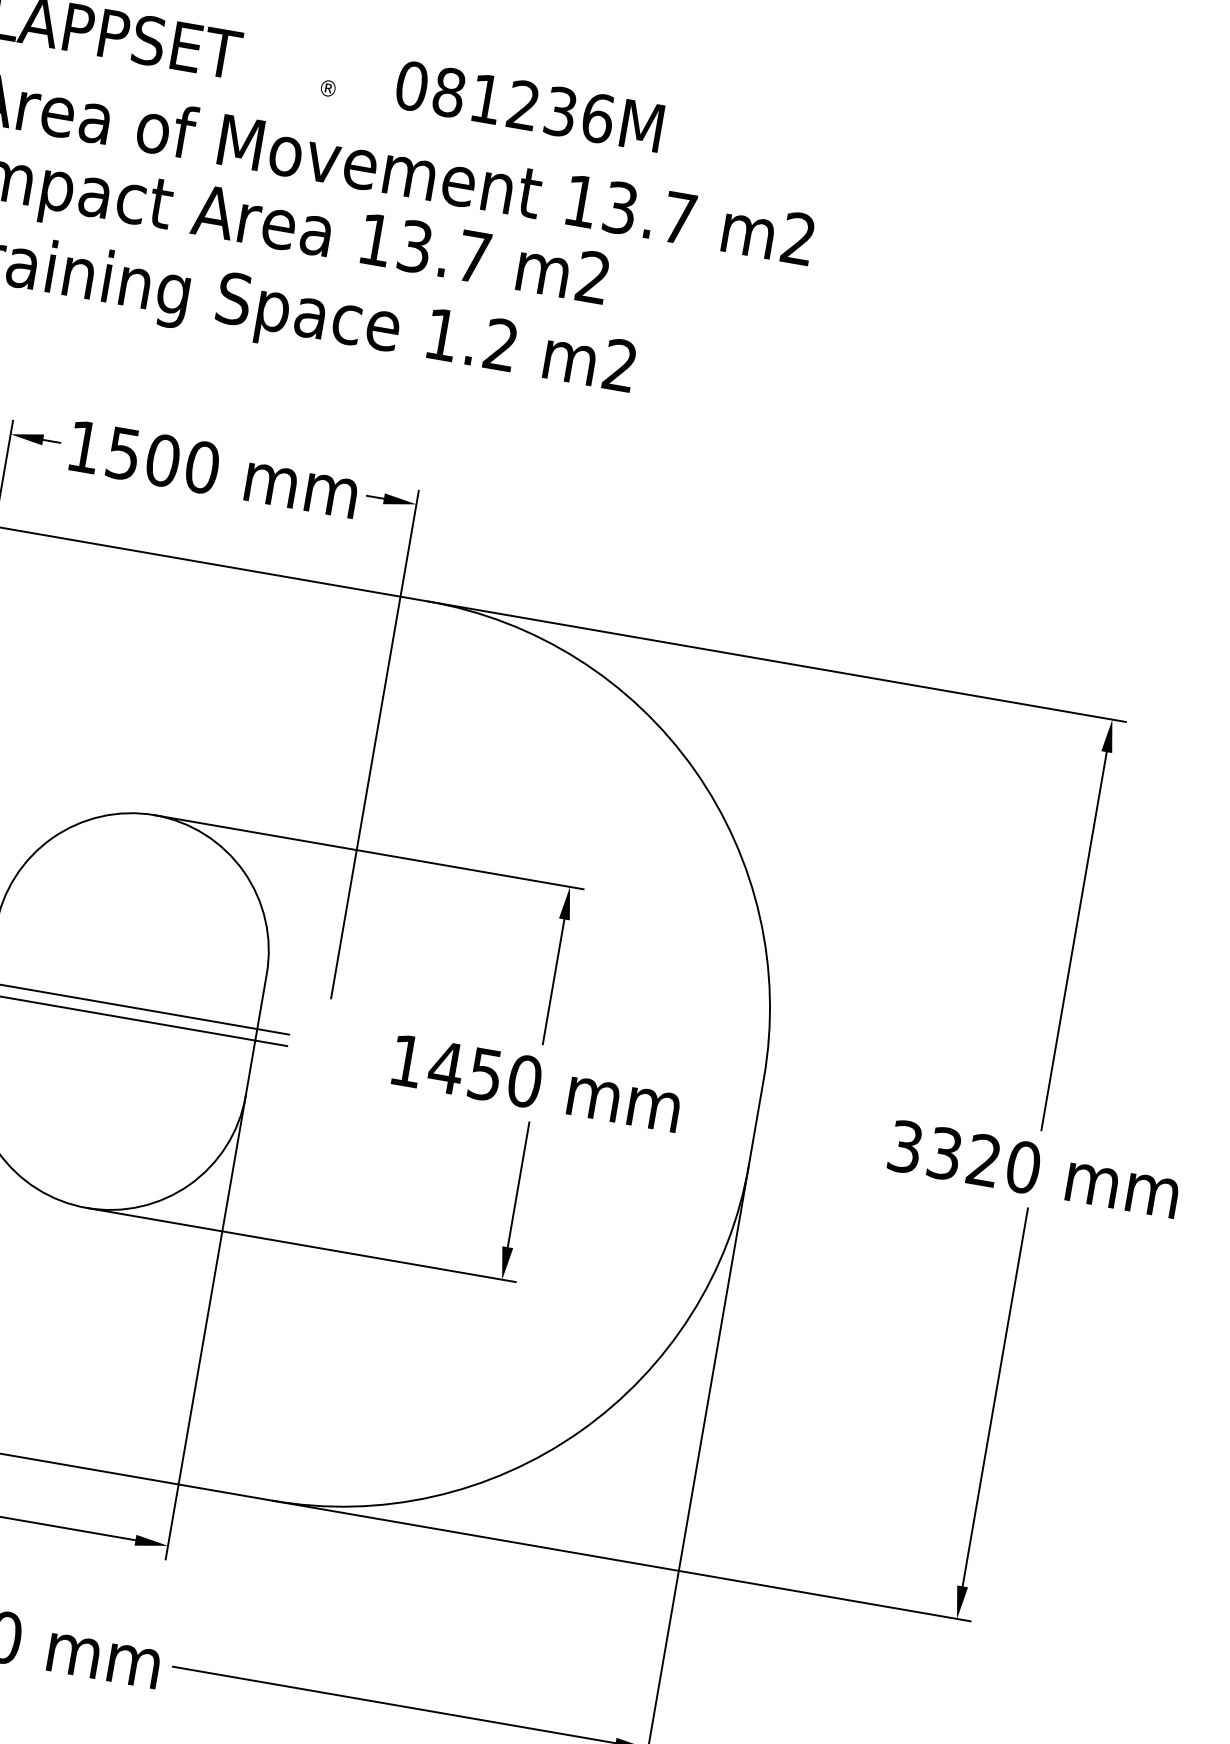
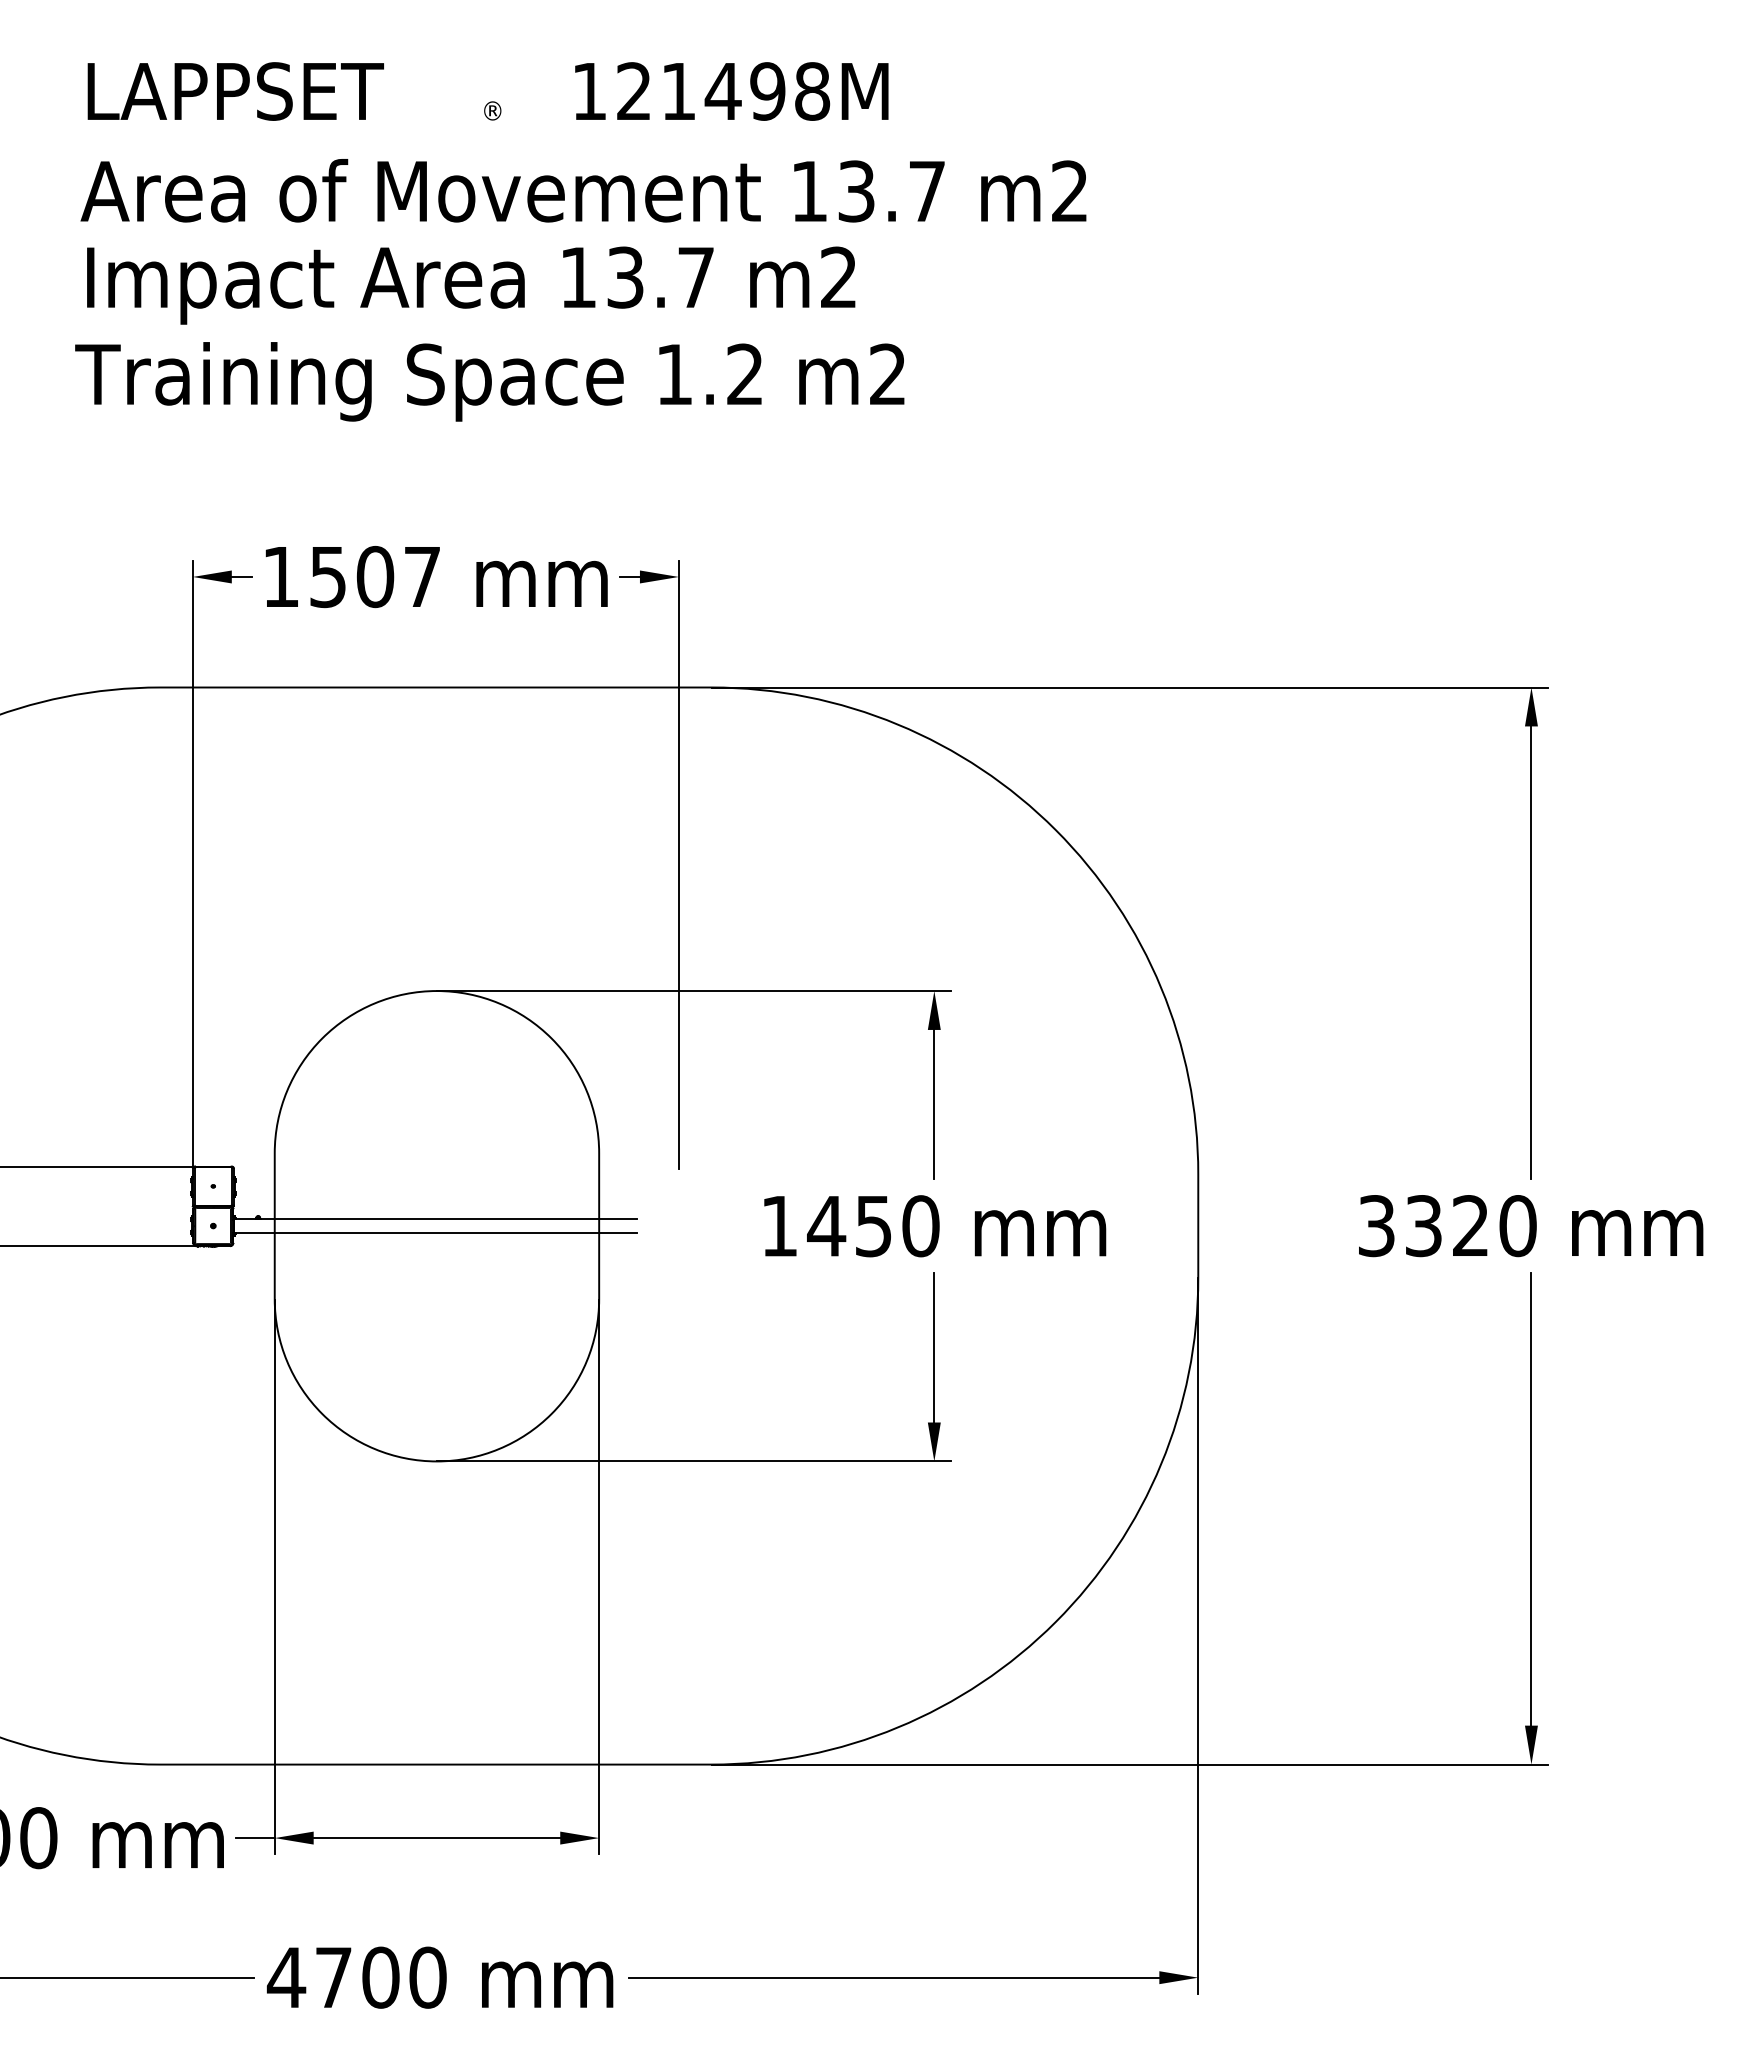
text: (505, 102) -> (701, 91), 081236M -> 121498M
text: (202, 467) -> (422, 576), 1500 -> 1507

